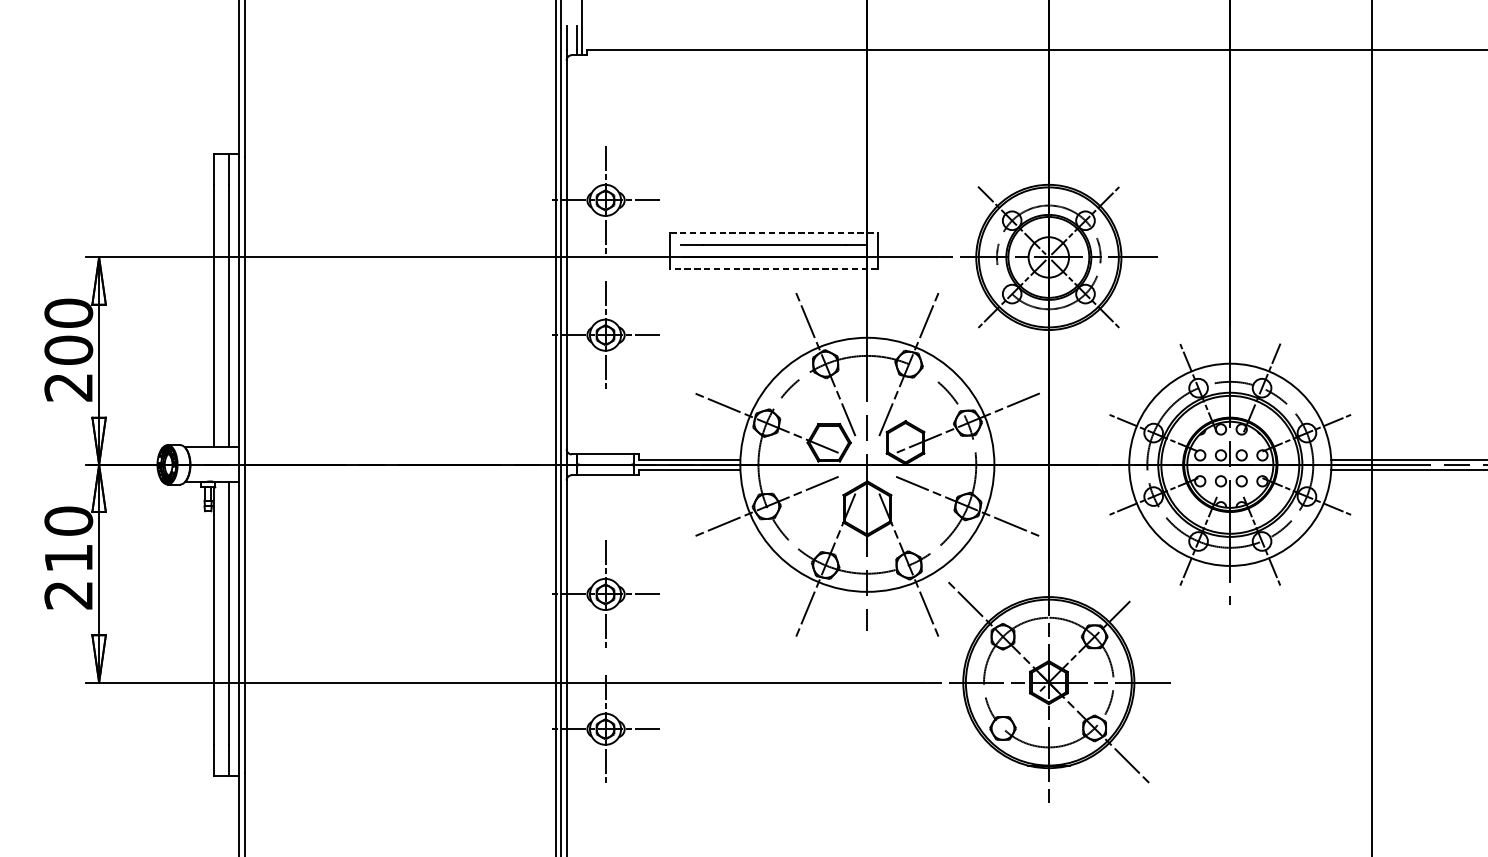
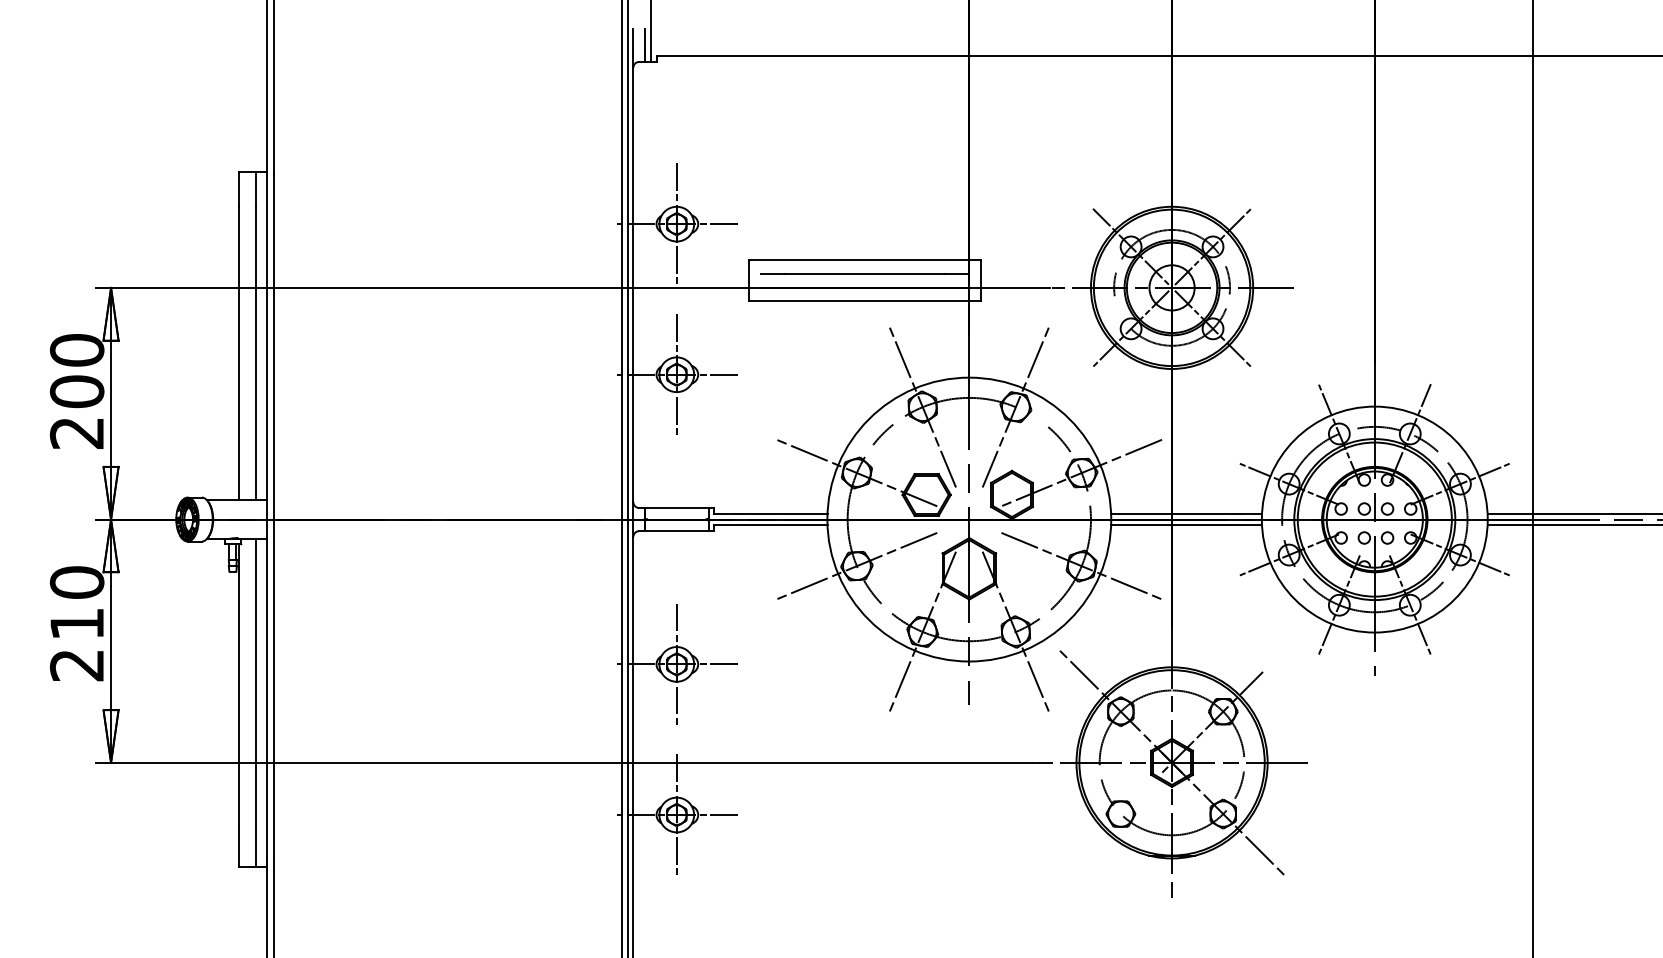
line: (774, 232) -> (865, 260), dashed -> solid
line: (774, 268) -> (865, 300), dashed -> solid
line: (1061, 459) -> (1186, 513), added
line: (1061, 470) -> (1186, 525), added

